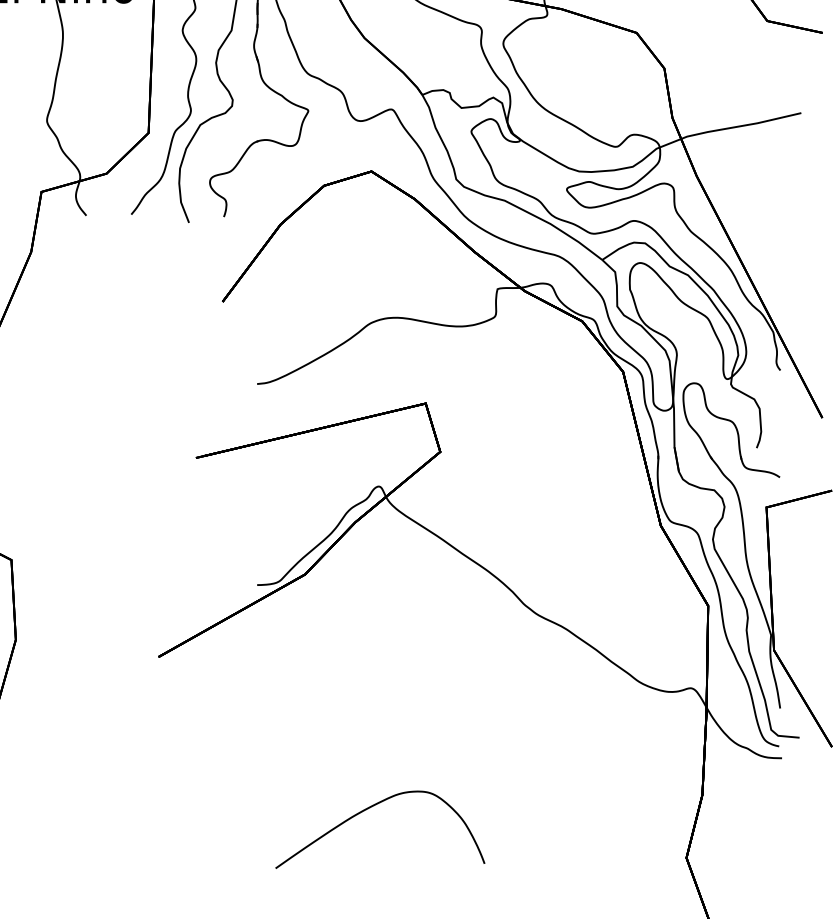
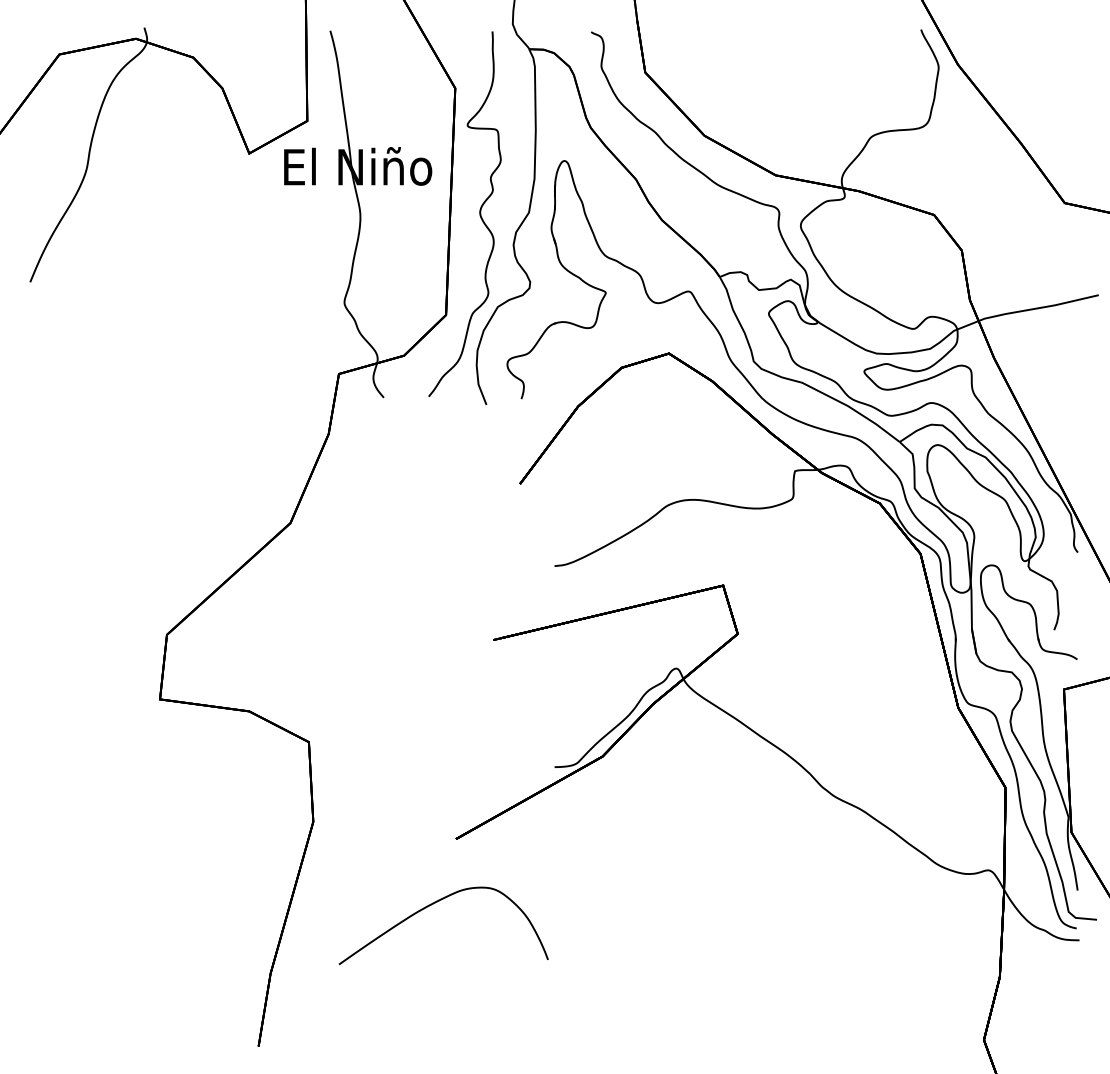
curve: (370, 808) -> (433, 904), moved

